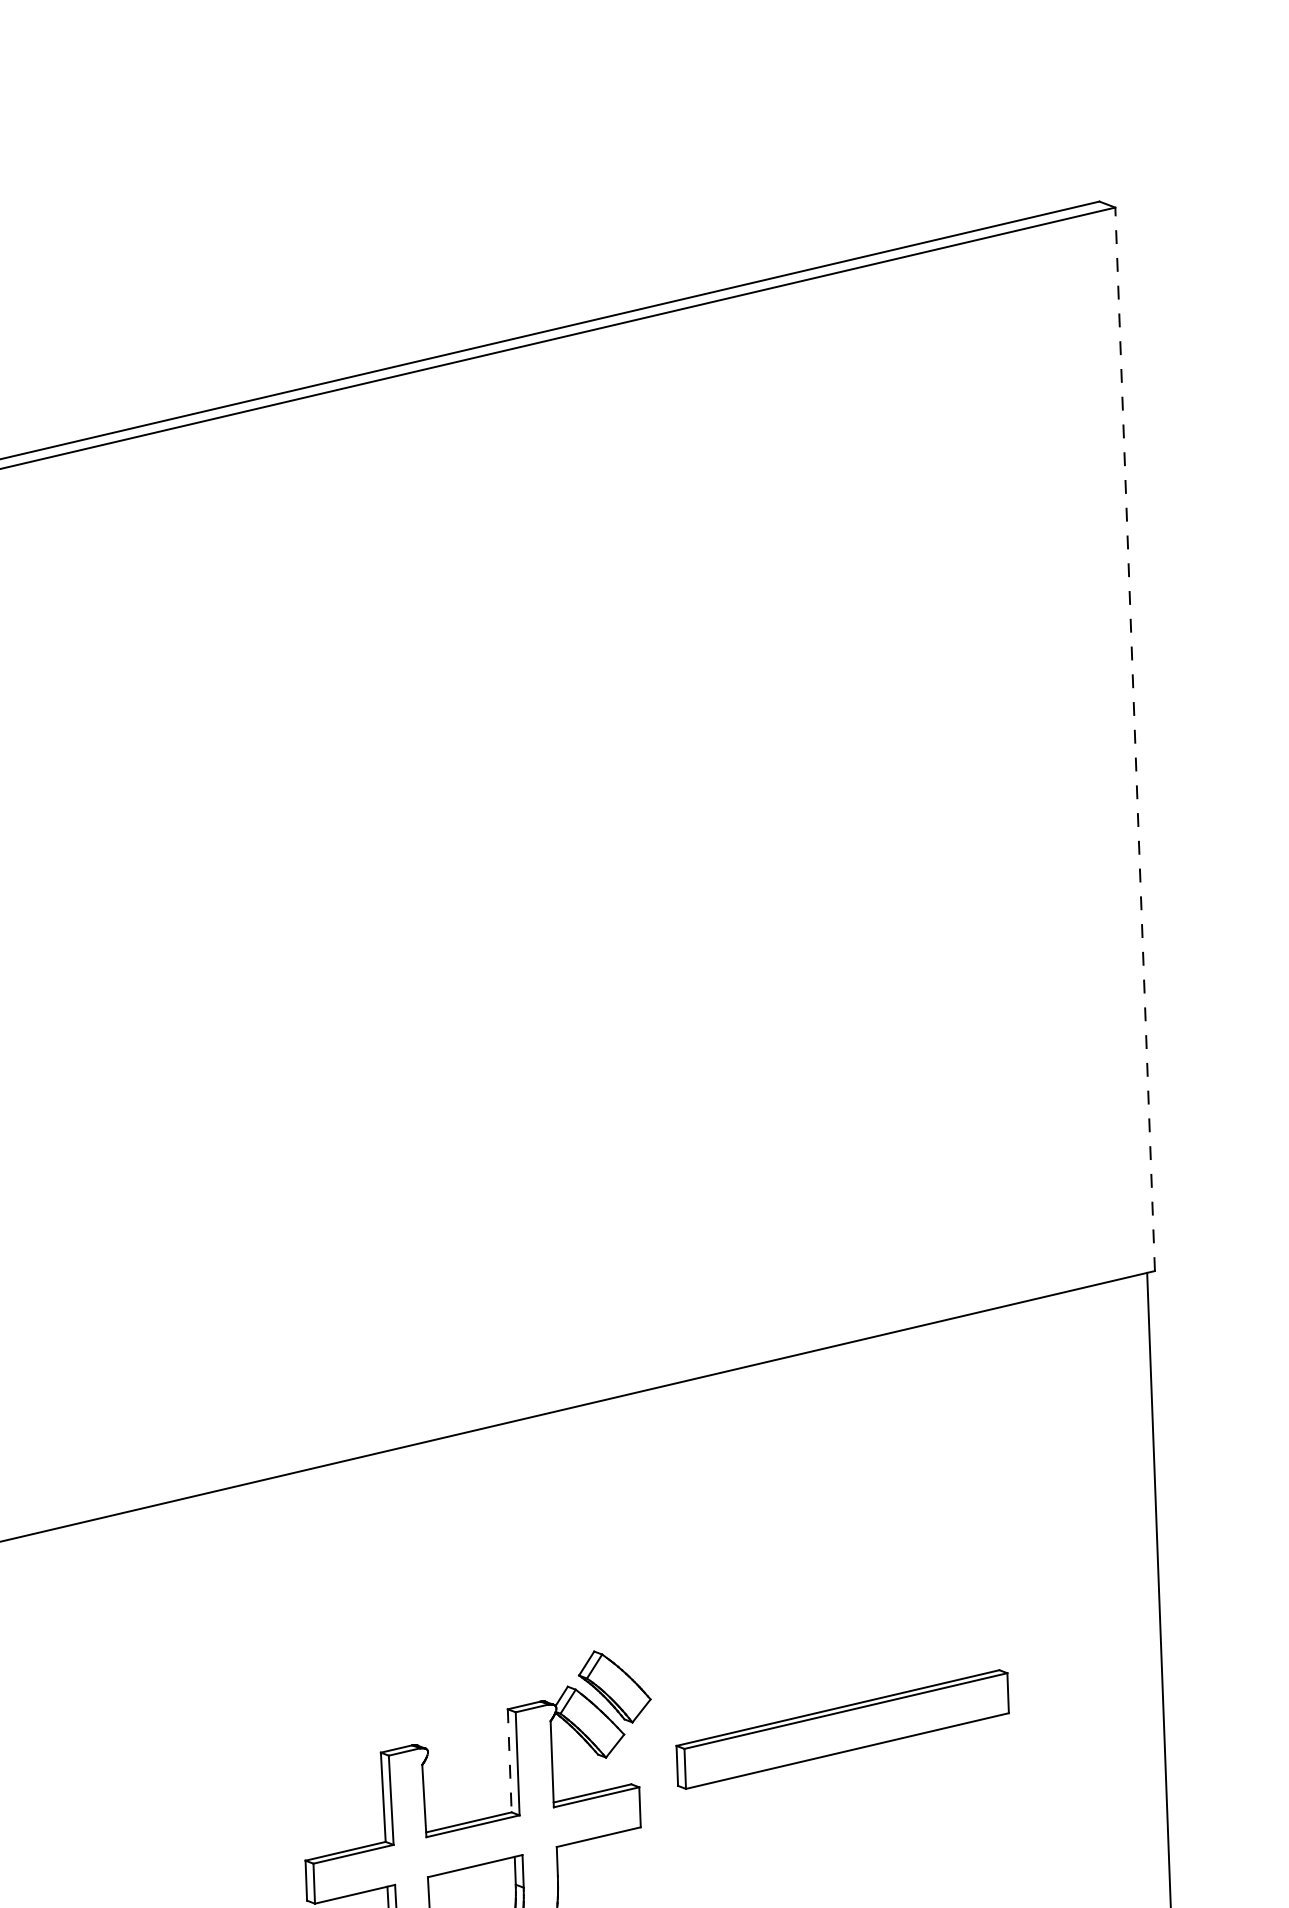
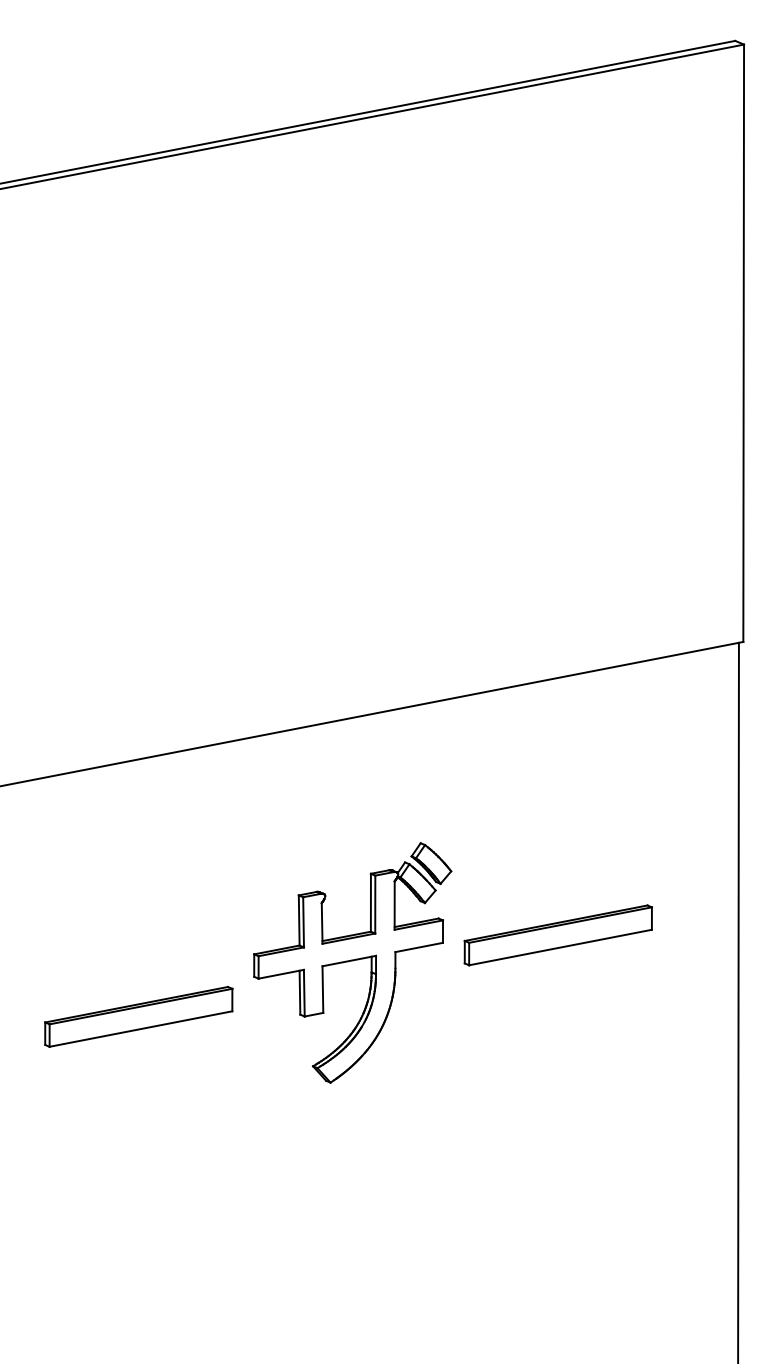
line: (1134, 739) -> (743, 343), dashed -> solid
part: (841, 1729) -> (557, 935), moved
line: (508, 1760) -> (370, 902), dashed -> solid

